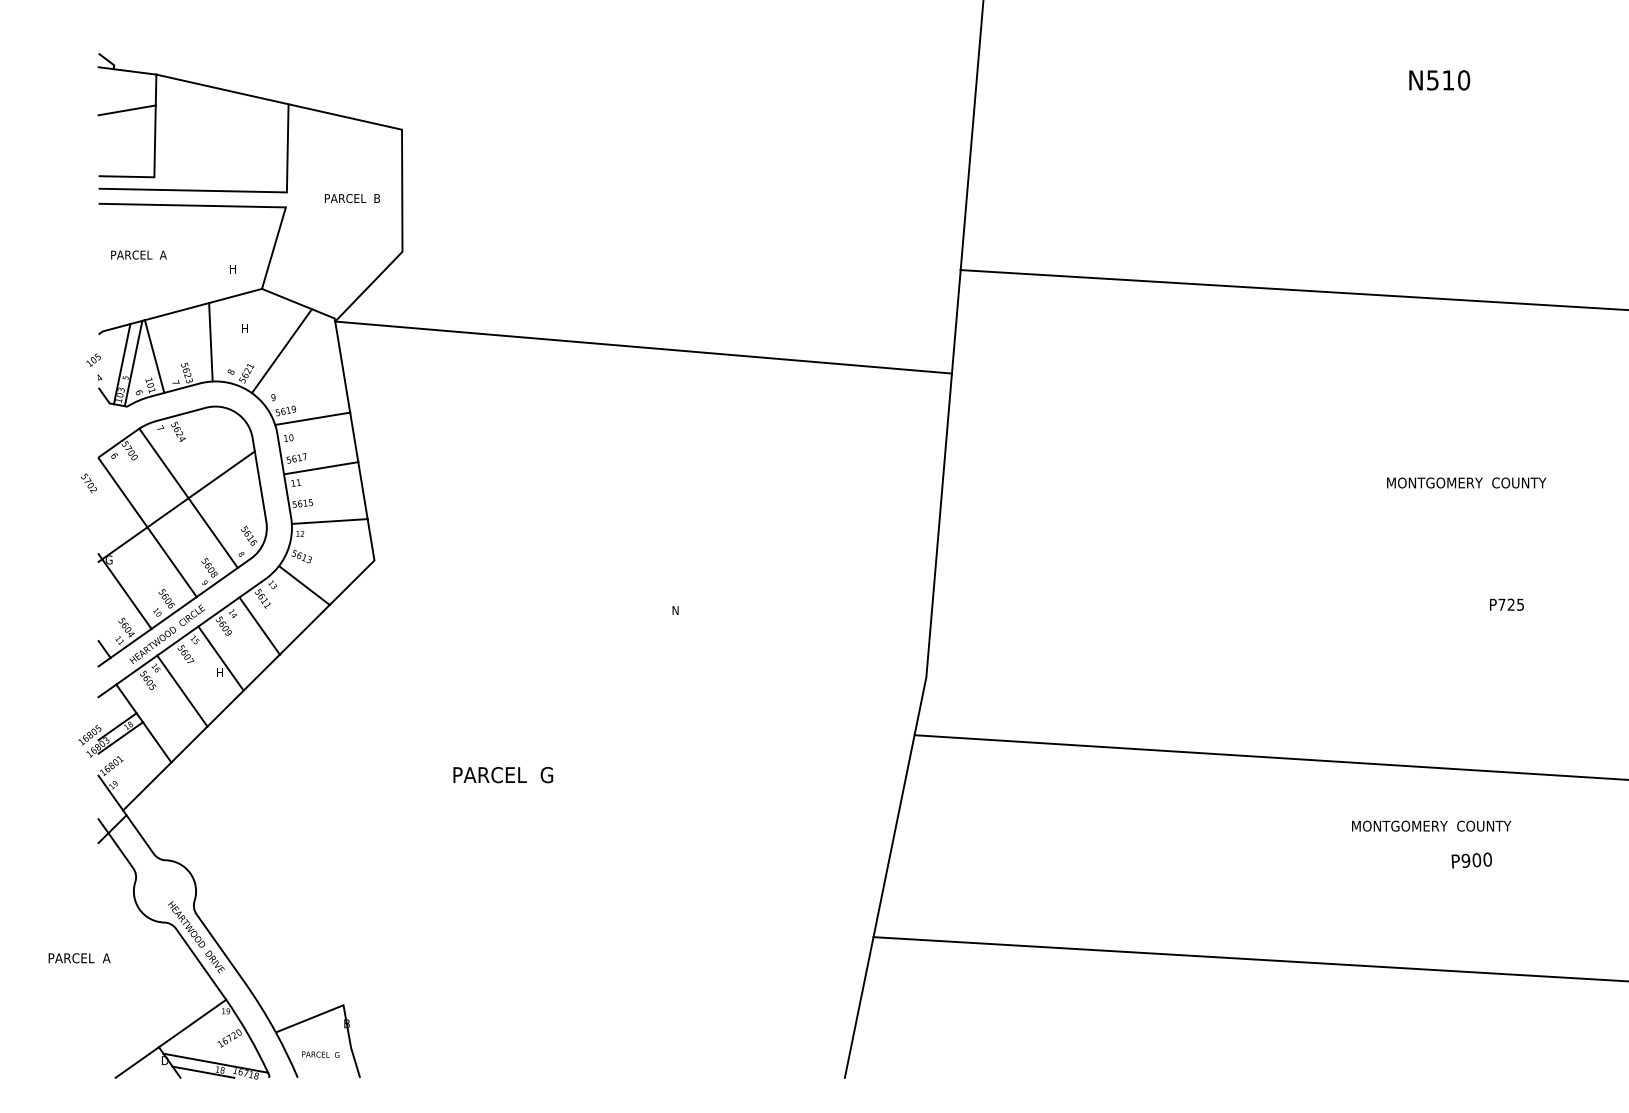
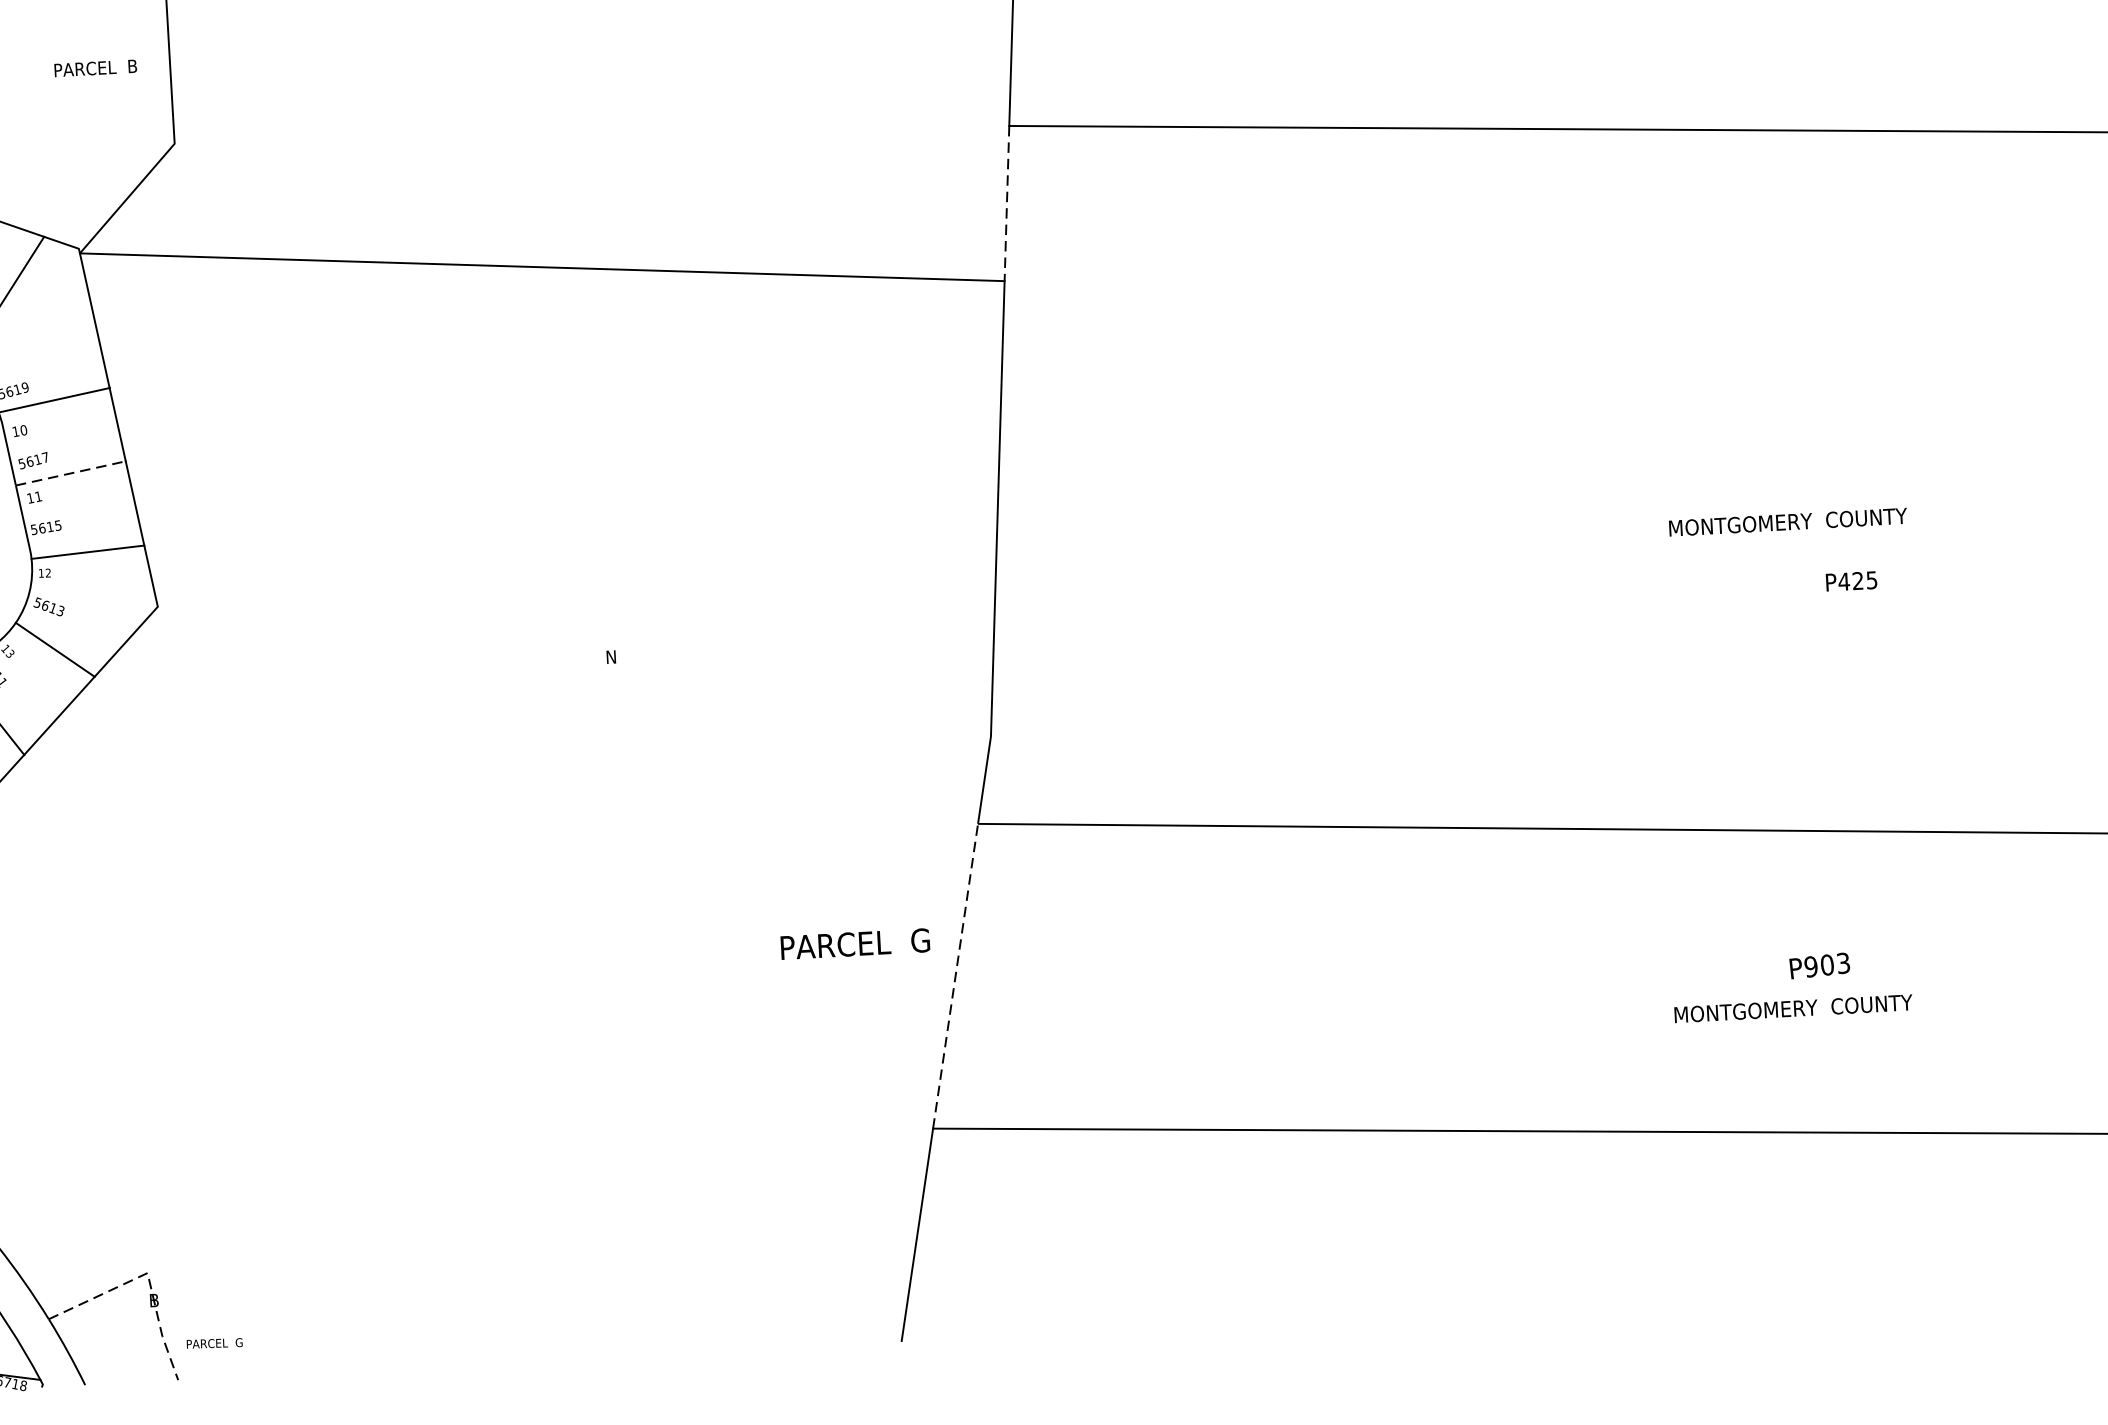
line: (956, 321) -> (1007, 203), solid -> dashed
line: (321, 468) -> (71, 473), solid -> dashed
text: (1466, 482) -> (1787, 521), moved
text: (1501, 604) -> (1843, 581), P725 -> P425
text: (503, 775) -> (855, 944), moved
text: (1431, 825) -> (1793, 1007), moved
line: (894, 835) -> (956, 975), solid -> dashed
text: (1487, 859) -> (1843, 963), P900 -> P903
line: (343, 1007) -> (147, 1276), solid -> dashed
text: (320, 1054) -> (214, 1343), moved

